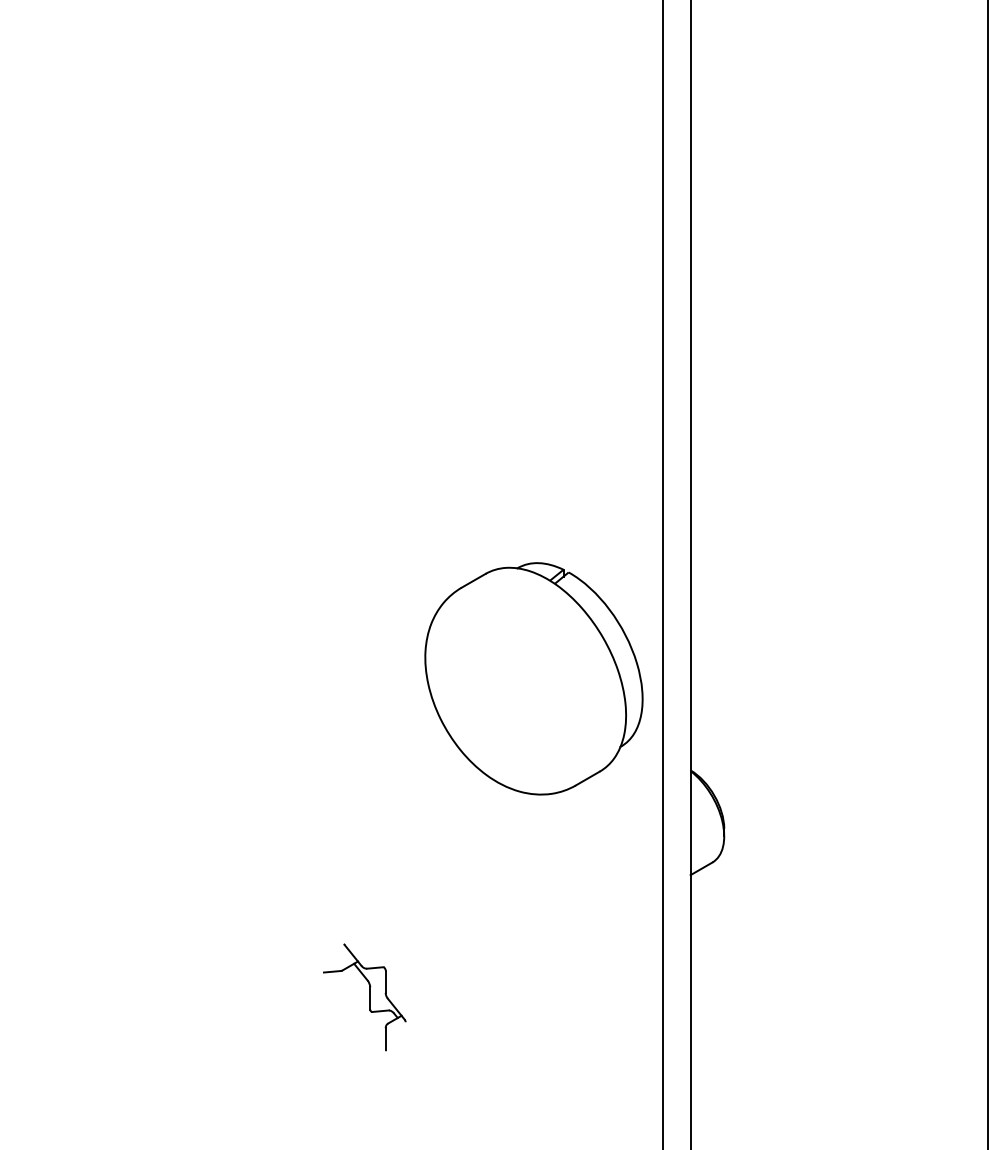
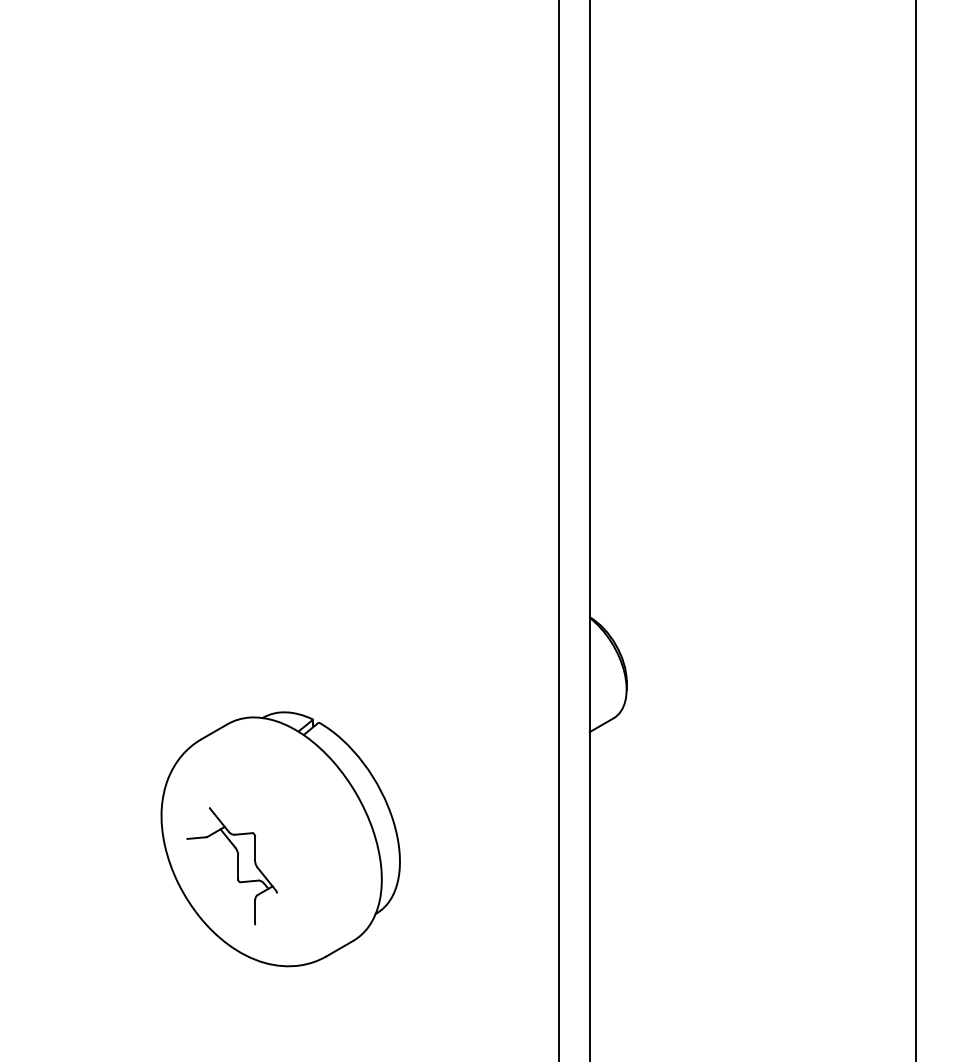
part: (533, 678) -> (280, 838), moved

